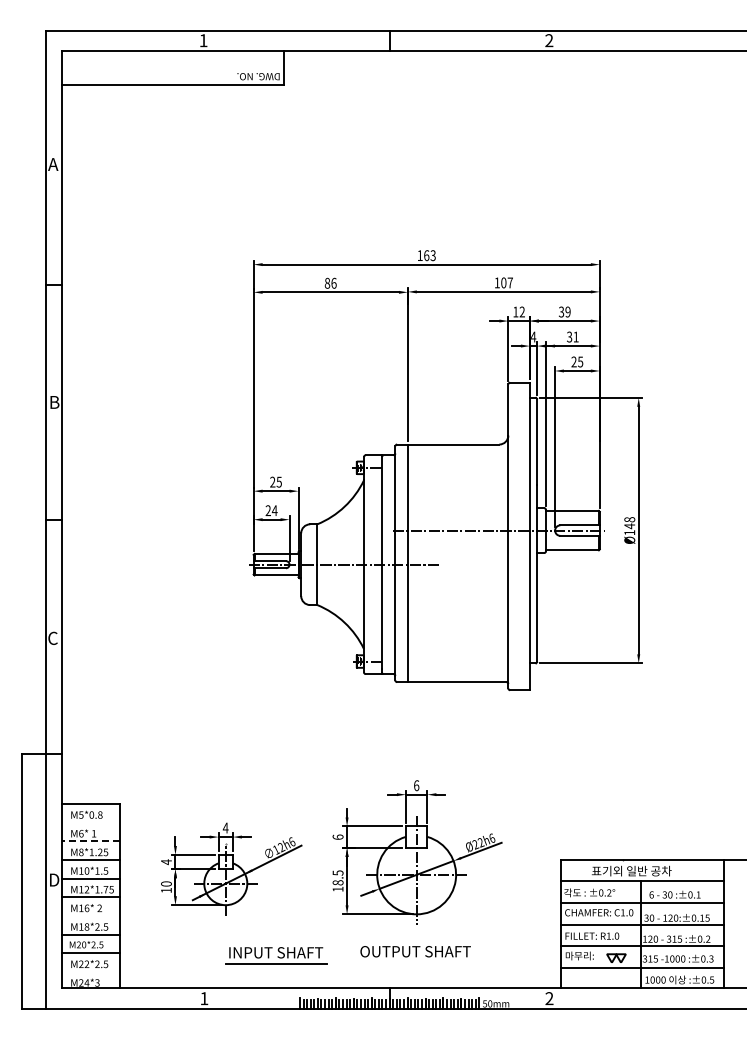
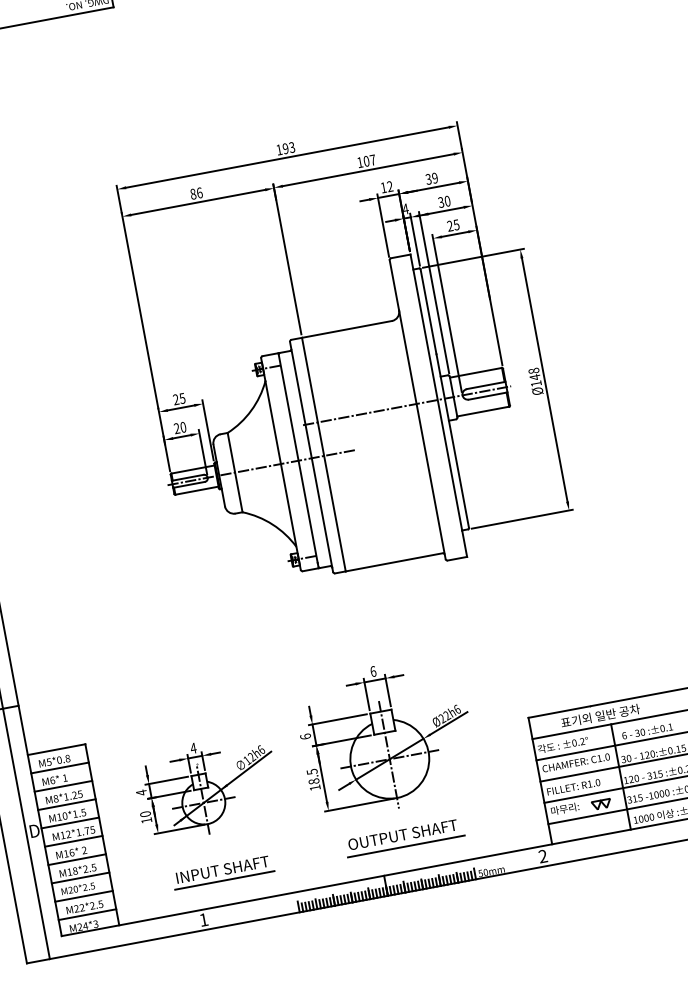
text: (426, 255) -> (285, 148), 163 -> 193
text: (575, 336) -> (446, 200), 31 -> 30
text: (274, 510) -> (183, 427), 24 -> 20
line: (90, 822) -> (59, 767), added
line: (90, 841) -> (63, 786), dashed -> solid
line: (90, 916) -> (76, 860), added
part: (276, 955) -> (223, 872), moved
line: (416, 963) -> (405, 846), added
line: (90, 972) -> (87, 915), added

